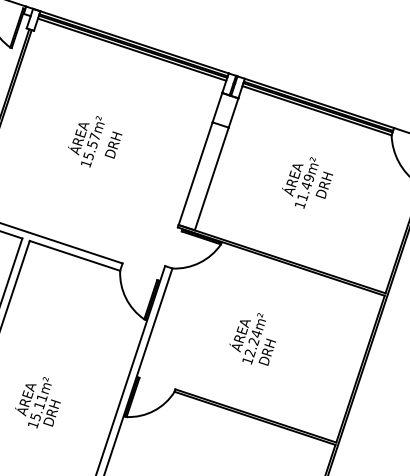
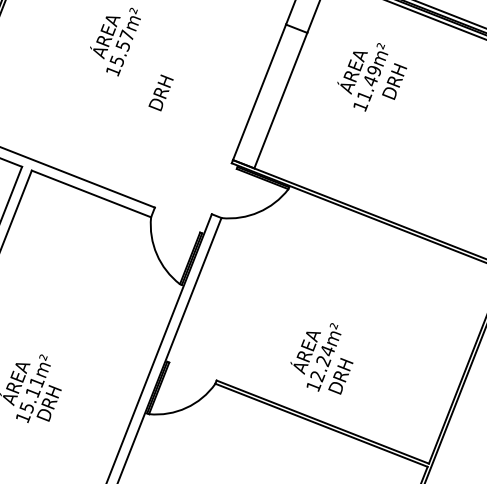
text: (113, 144) -> (161, 92), moved
text: (307, 182) -> (372, 76), moved
text: (252, 339) -> (321, 358), moved

